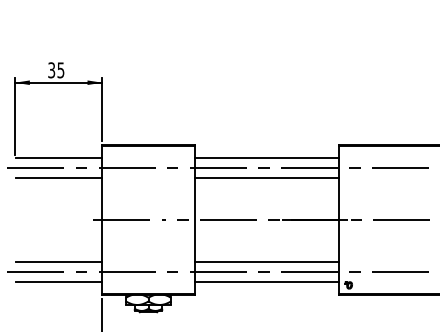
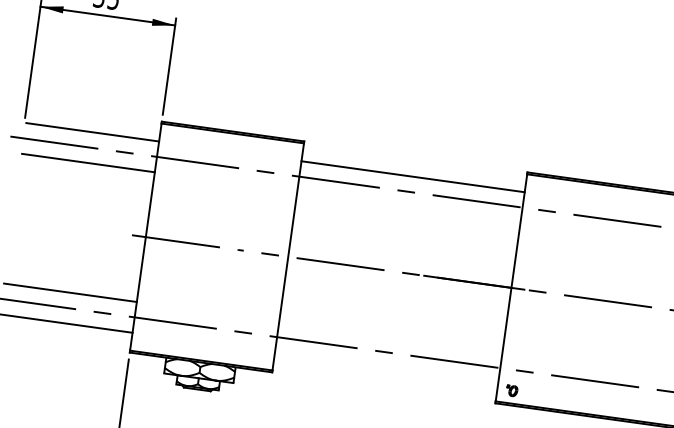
line: (266, 177) -> (408, 206), removed
line: (266, 261) -> (390, 336), removed
line: (266, 281) -> (385, 367), removed

